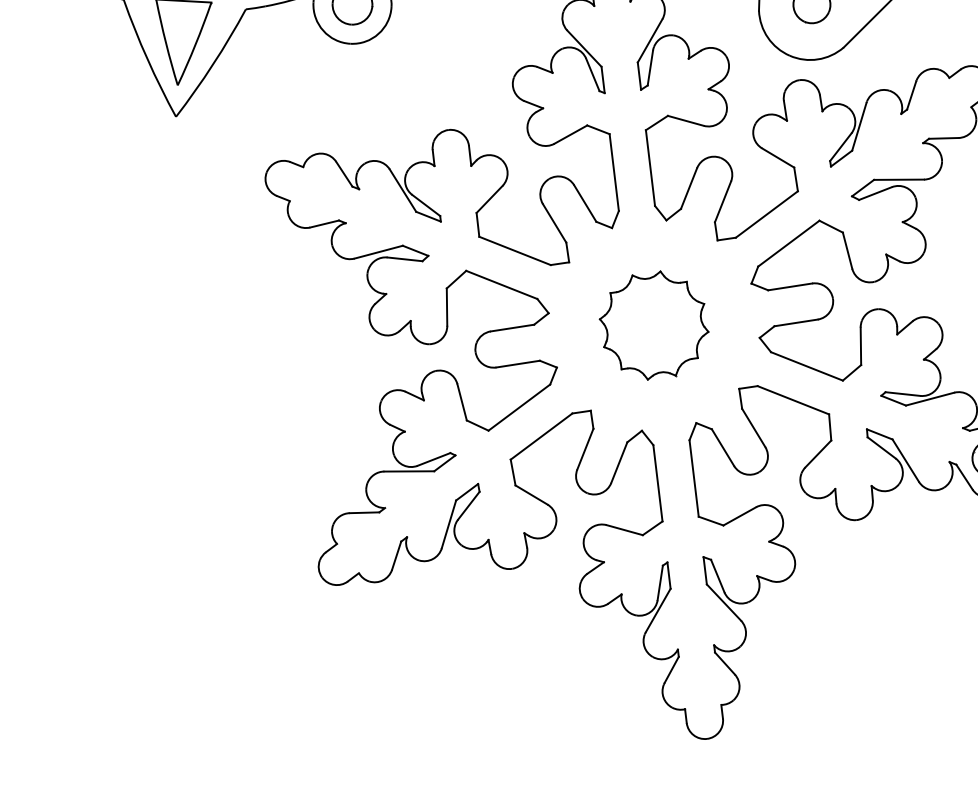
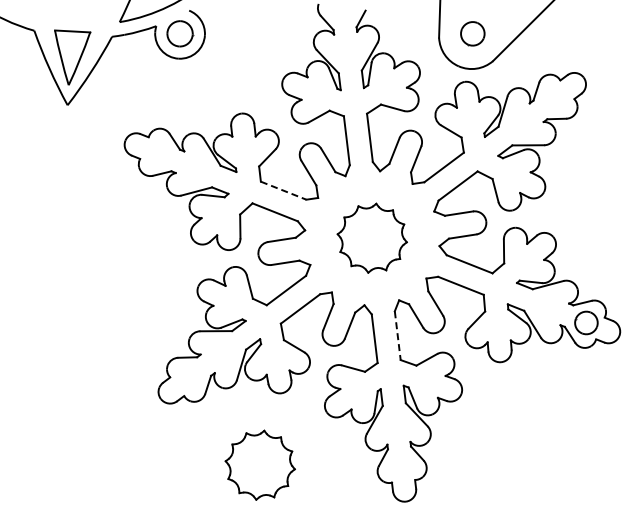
line: (516, 250) -> (284, 190), solid -> dashed
line: (693, 478) -> (397, 335), solid -> dashed
part: (477, 680) -> (259, 464), added

